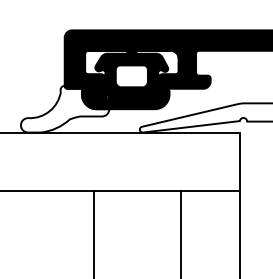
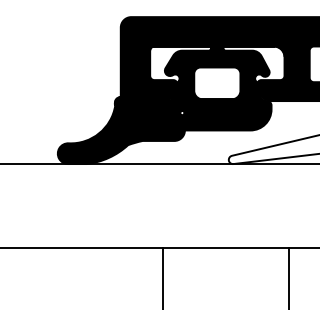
fill: (64, 108) -> (120, 129), added

